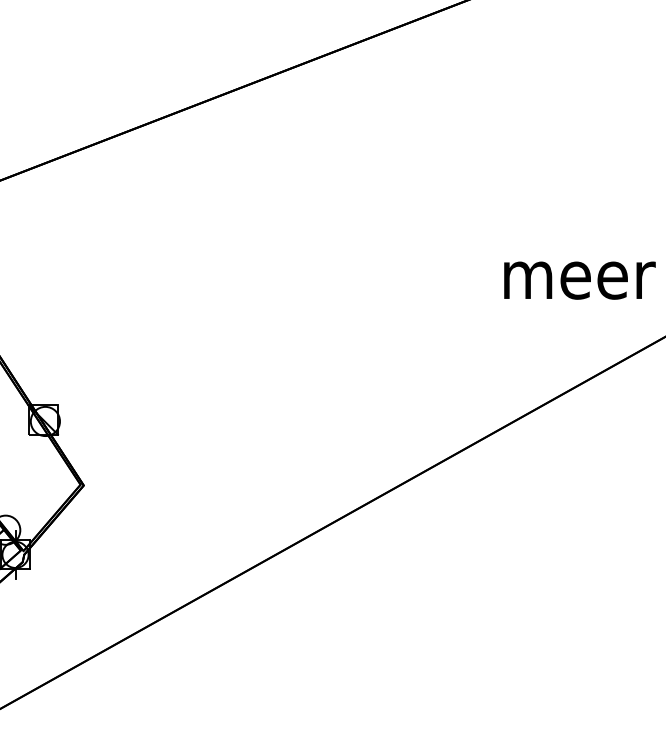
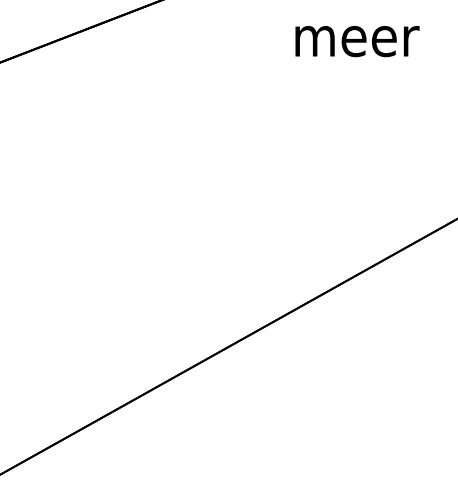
text: (579, 280) -> (357, 41), moved

